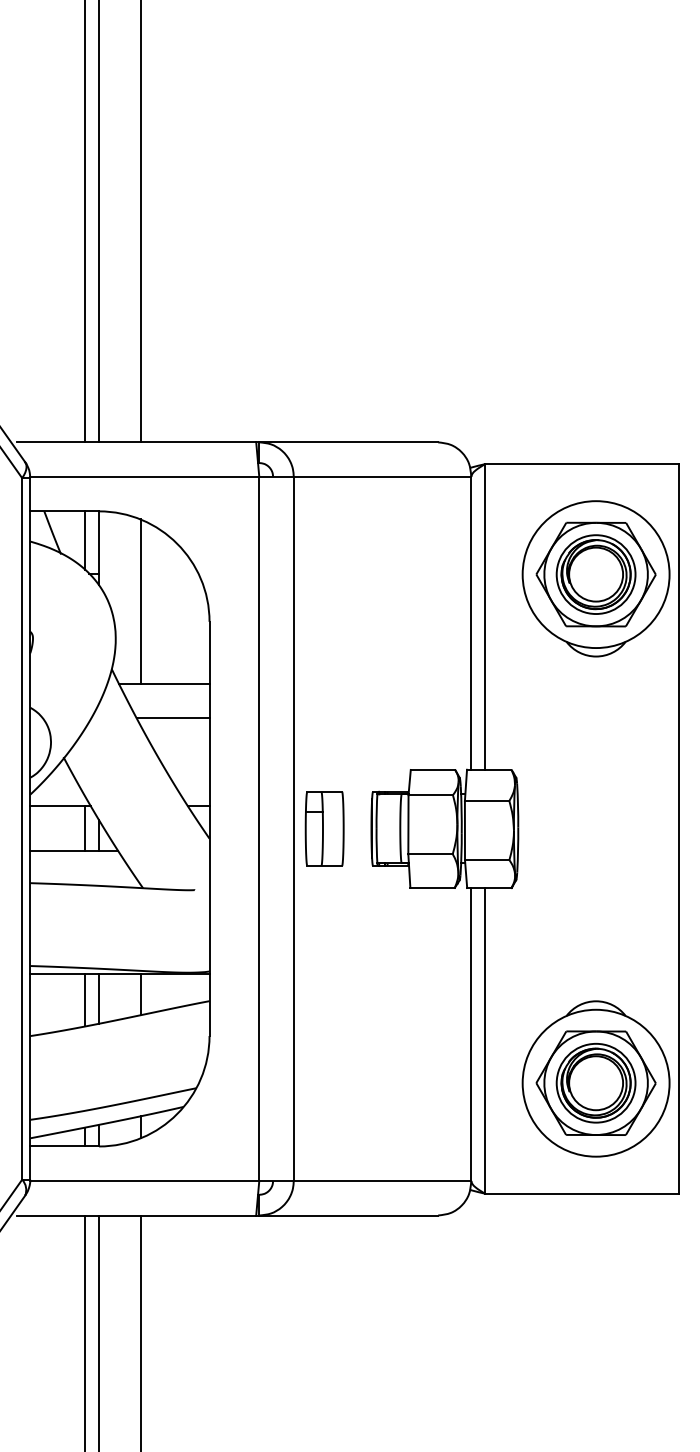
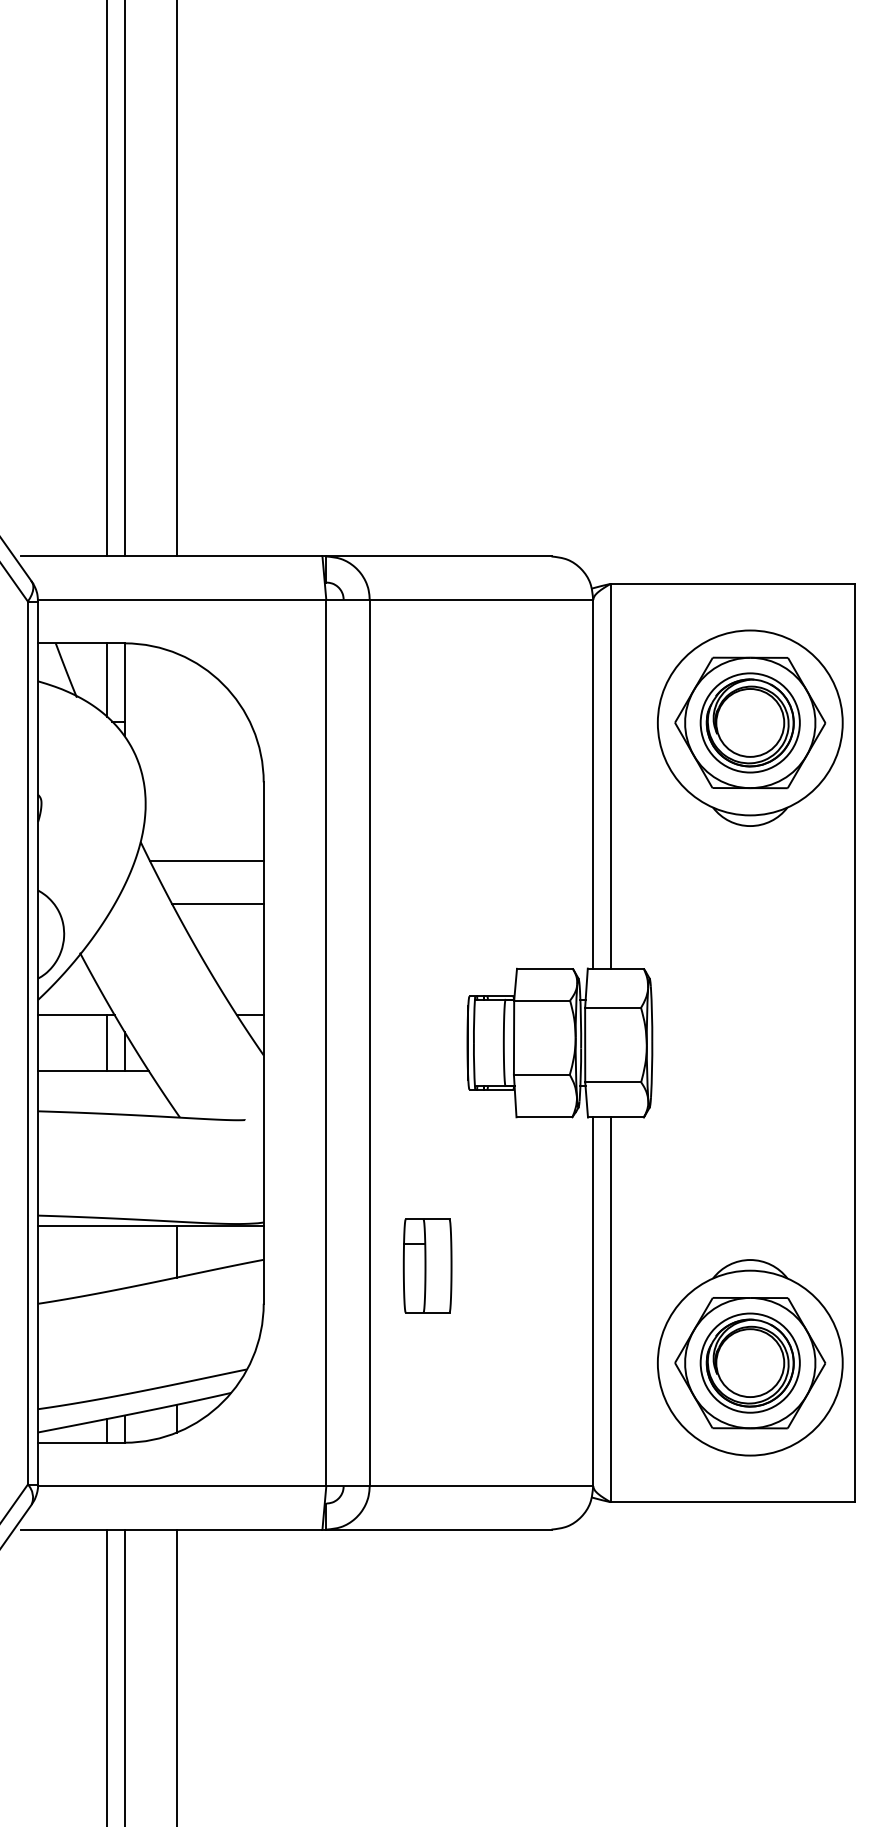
line: (140, 601) -> (176, 756), removed
part: (324, 828) -> (427, 1265), moved
line: (98, 998) -> (124, 1256), removed
line: (85, 1000) -> (107, 1258), removed

